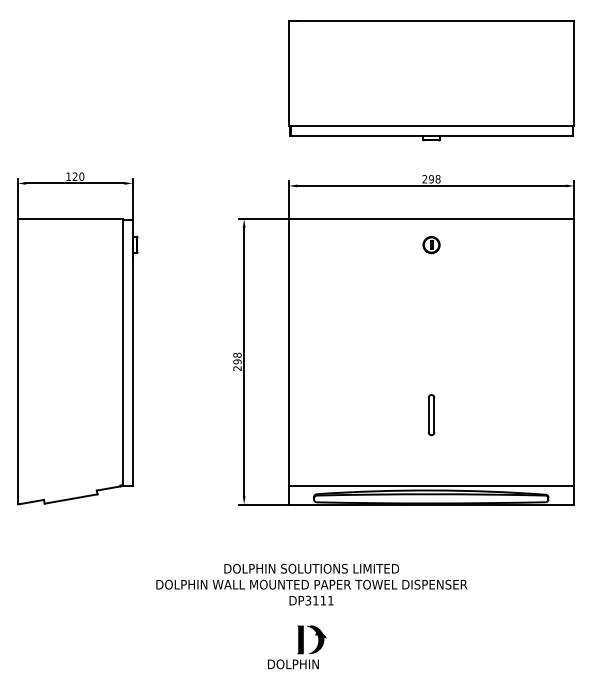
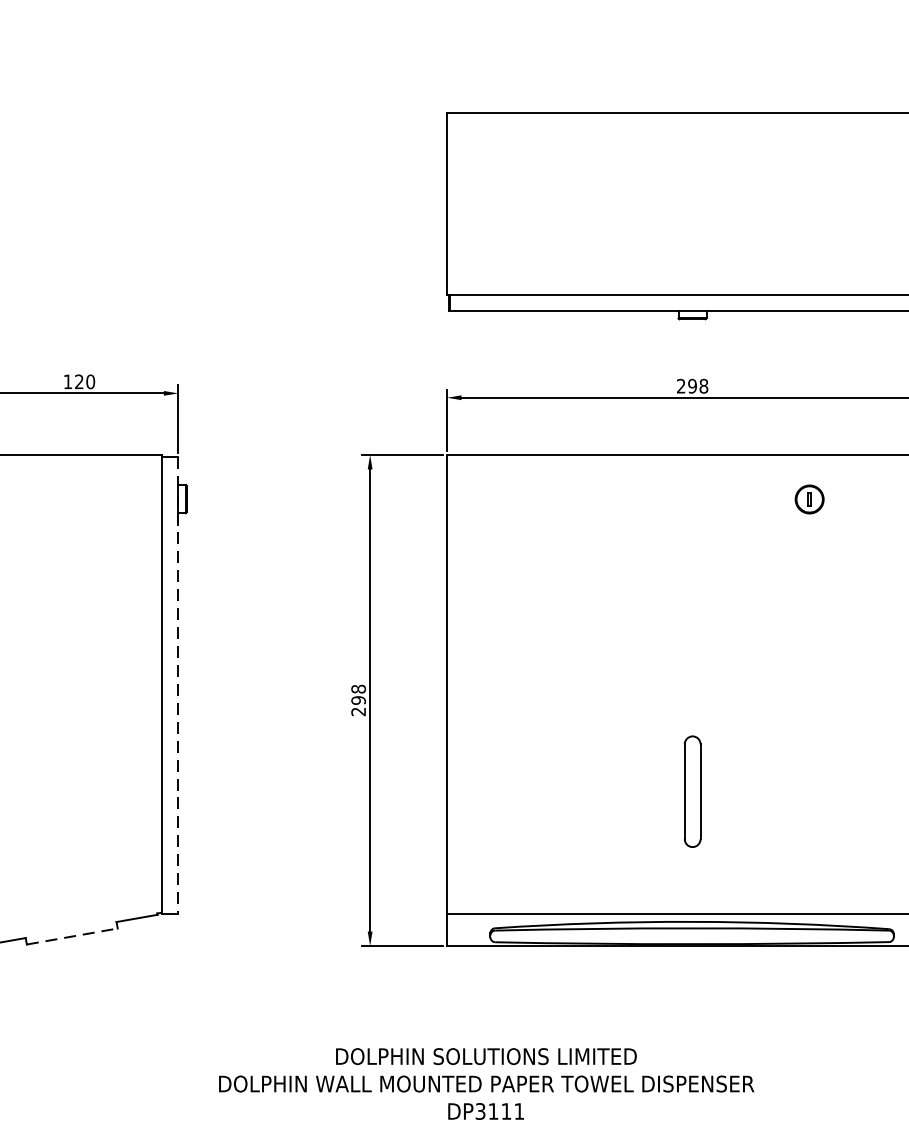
part: (431, 245) -> (809, 500), moved
line: (132, 353) -> (177, 686), solid -> dashed
part: (431, 415) -> (692, 792), size x1.6
line: (71, 499) -> (72, 937), solid -> dashed

